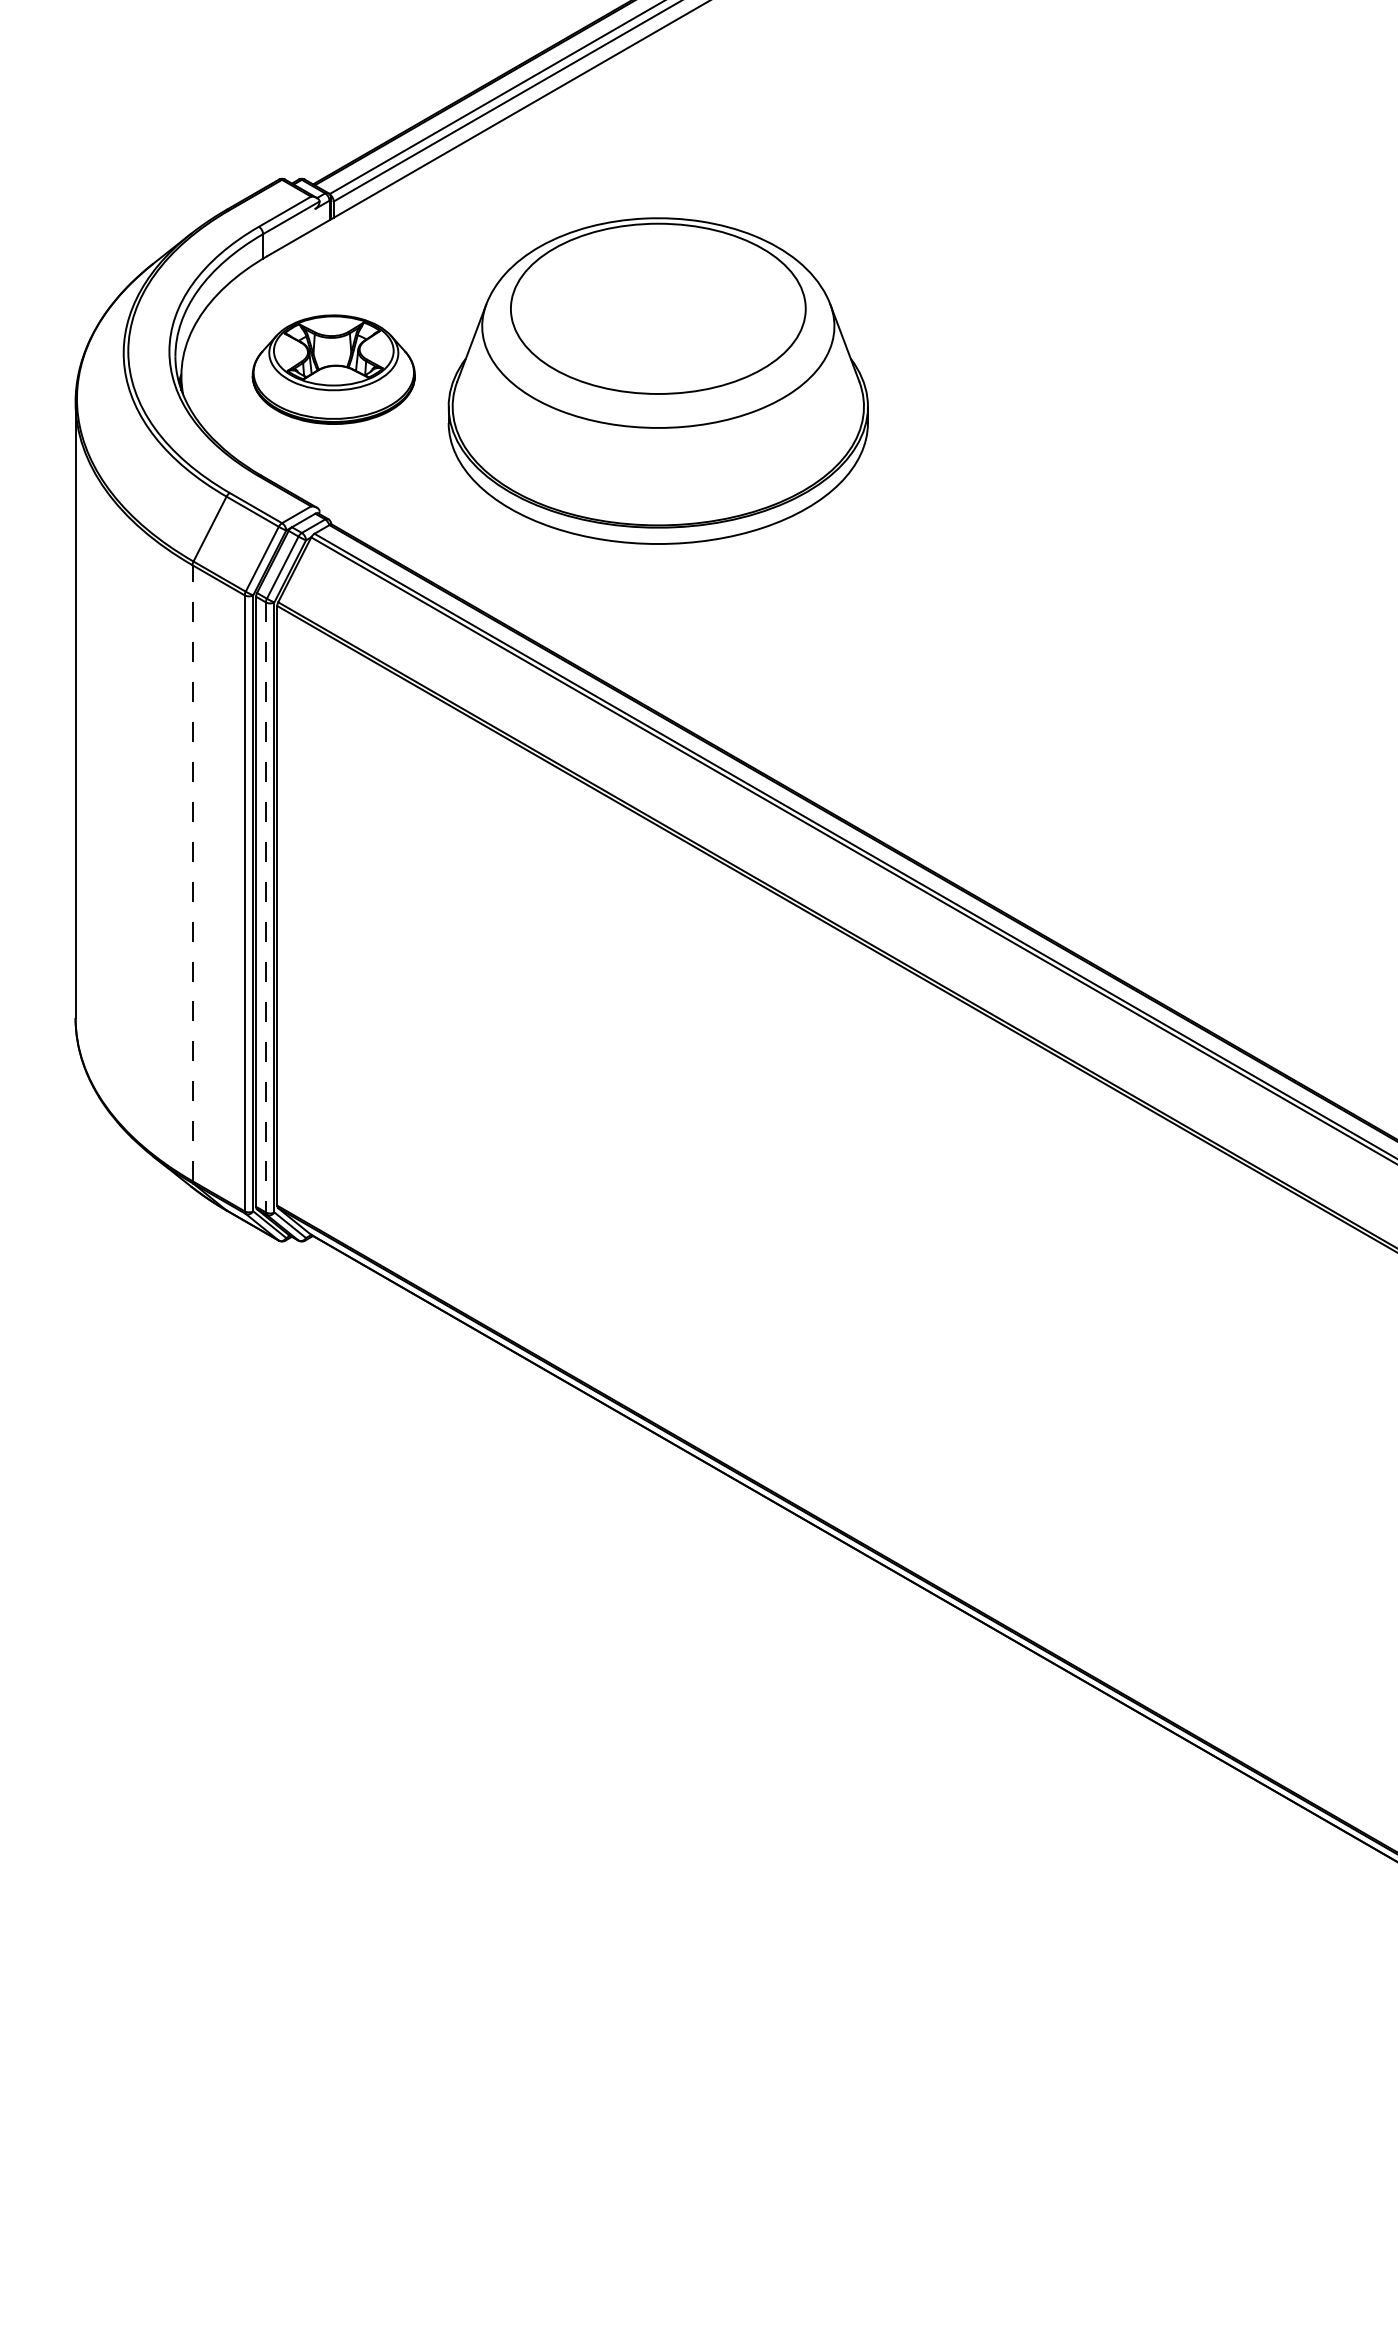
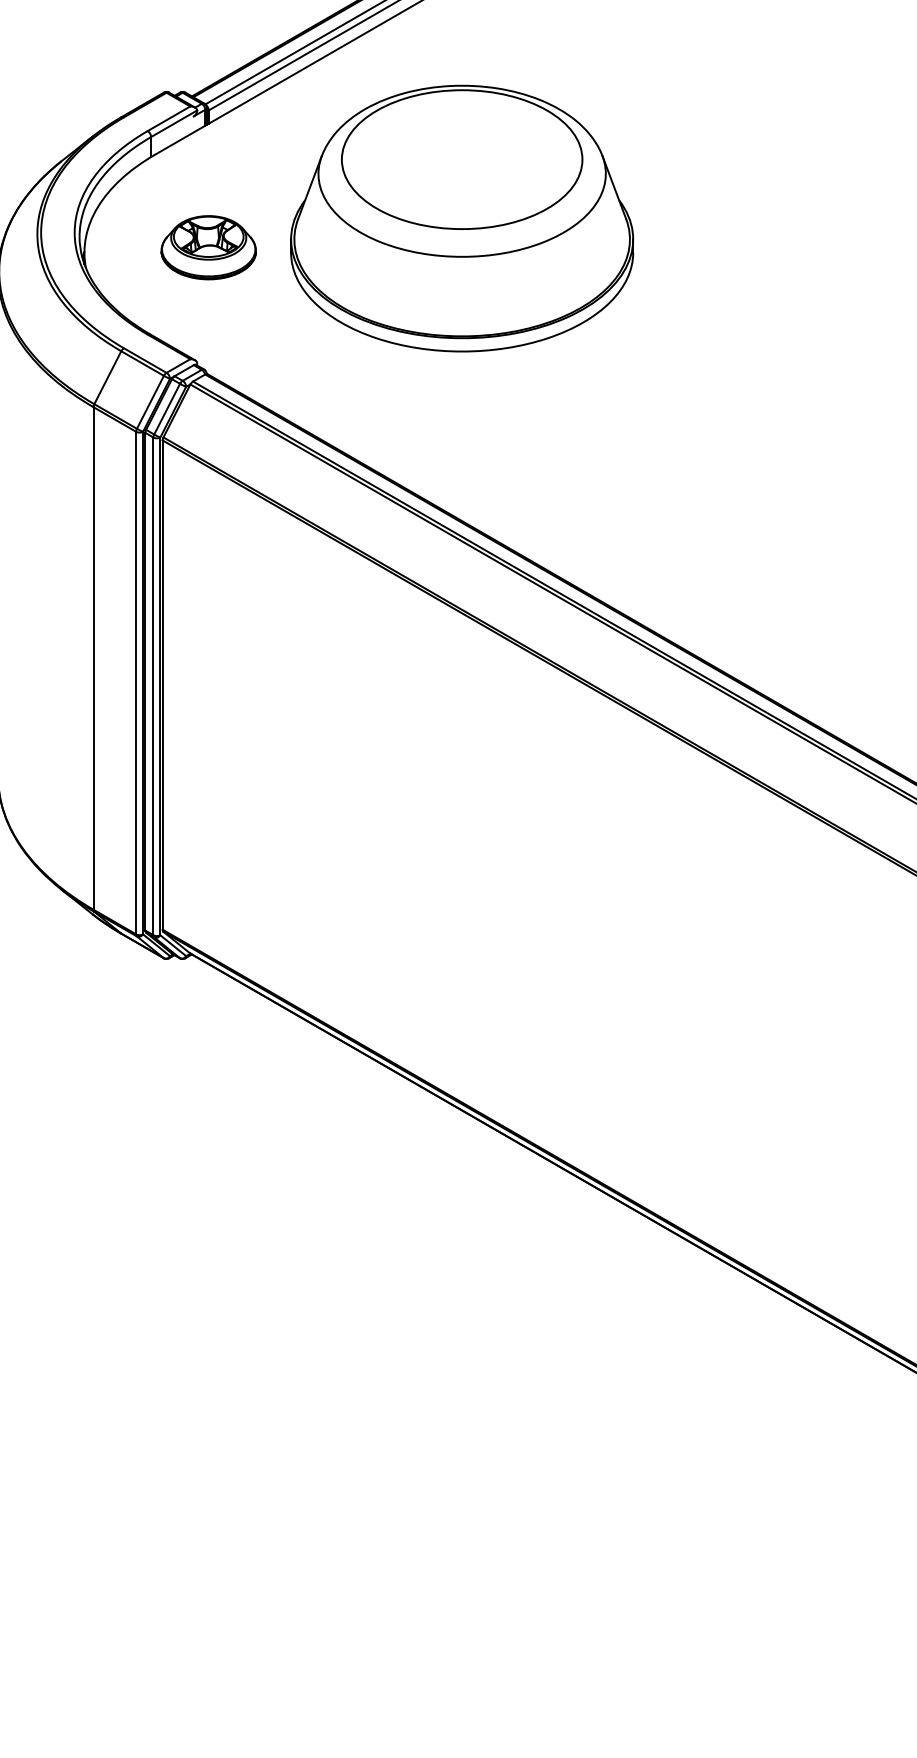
part: (333, 369) -> (208, 247), size x0.71
part: (657, 380) -> (461, 218), moved
line: (192, 873) -> (93, 658), dashed -> solid
line: (265, 907) -> (153, 686), dashed -> solid

